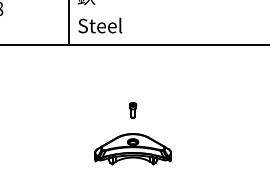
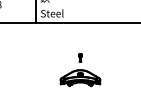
part: (133, 134) -> (80, 70), moved

